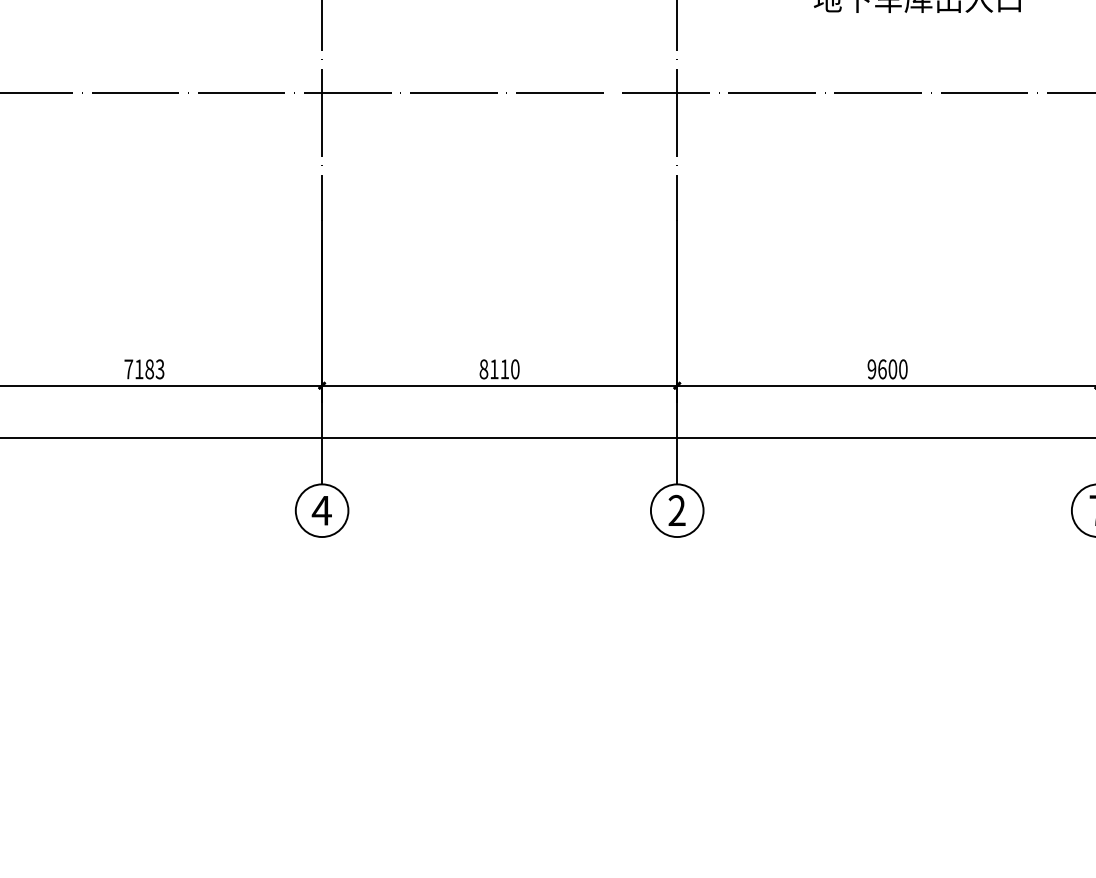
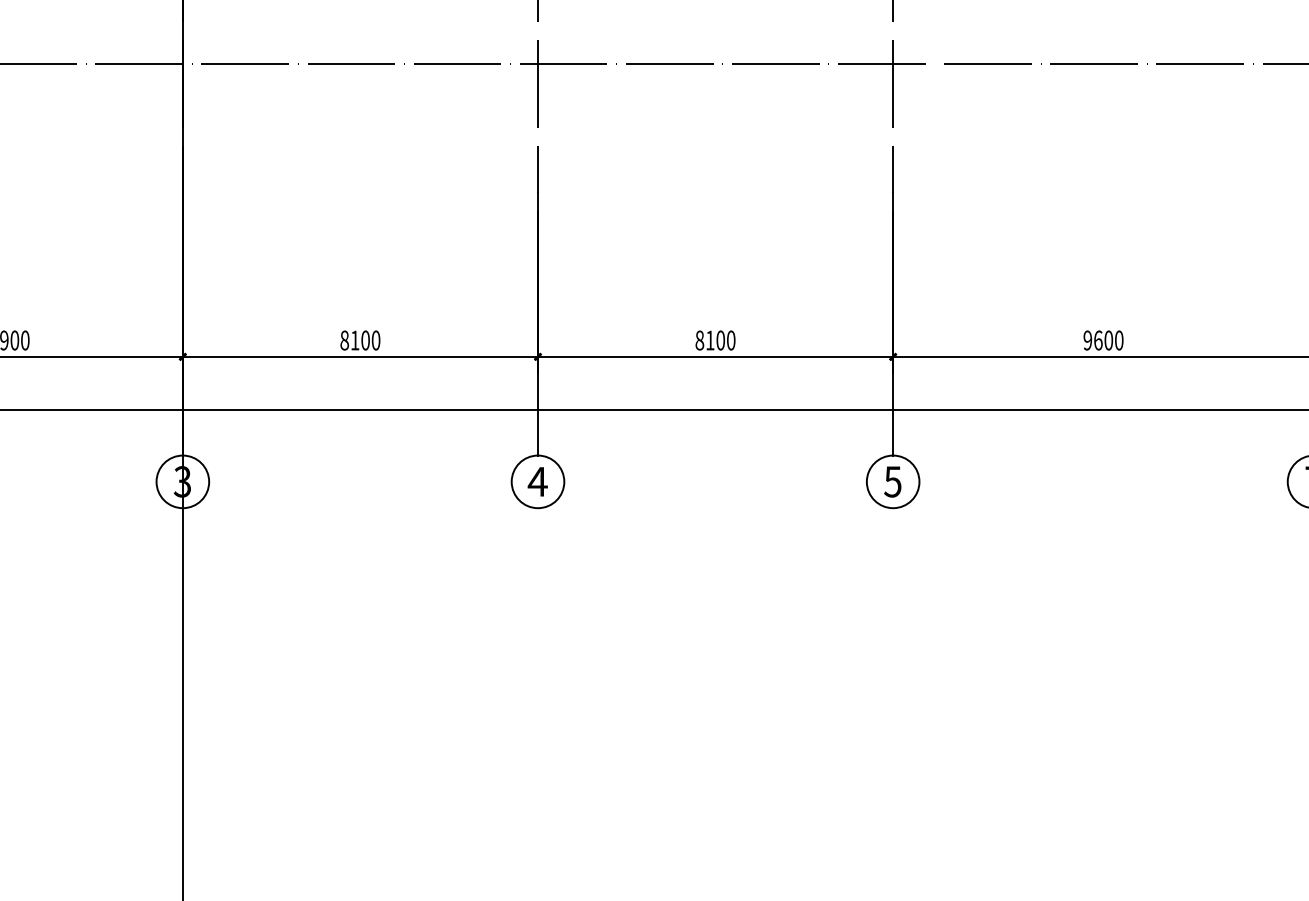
text: (144, 369) -> (360, 340), 7183 -> 8100
text: (504, 369) -> (720, 340), 8110 -> 8100
text: (676, 510) -> (892, 481), 2 -> 5

